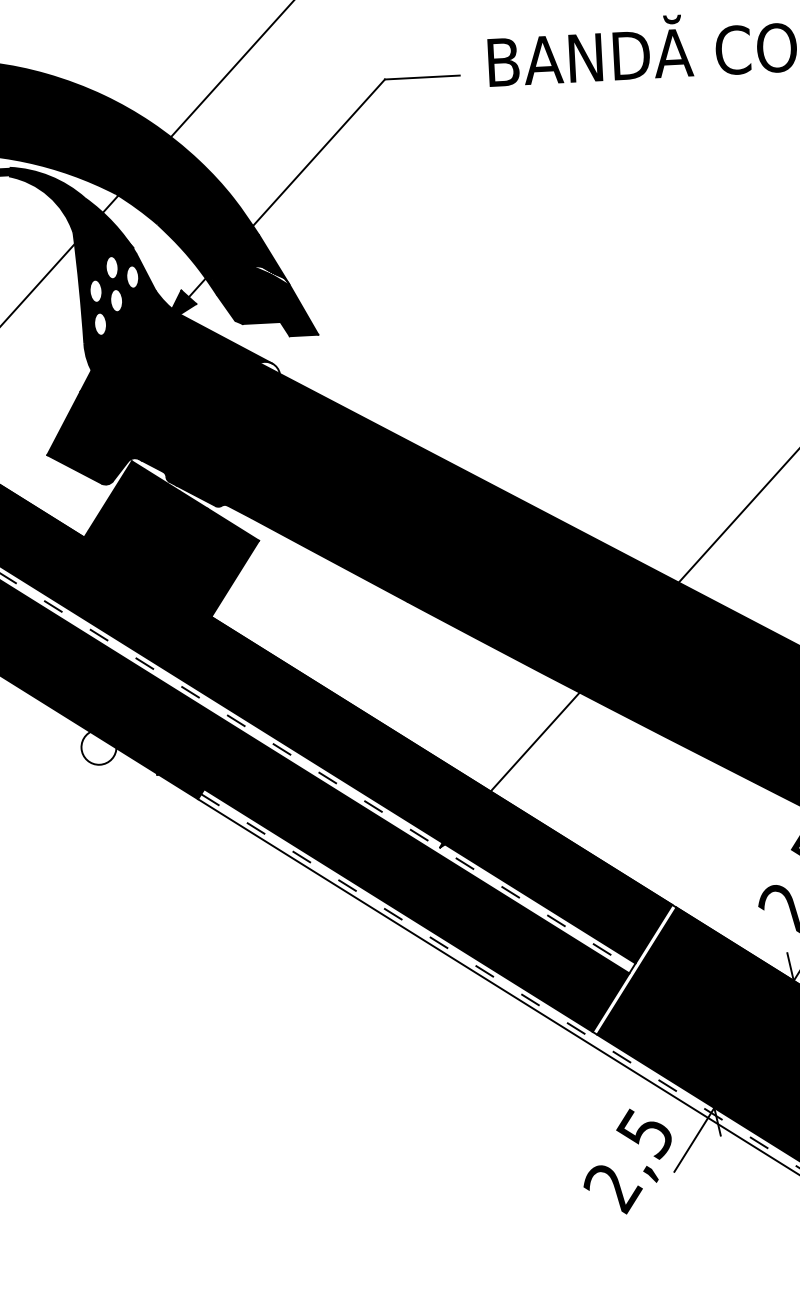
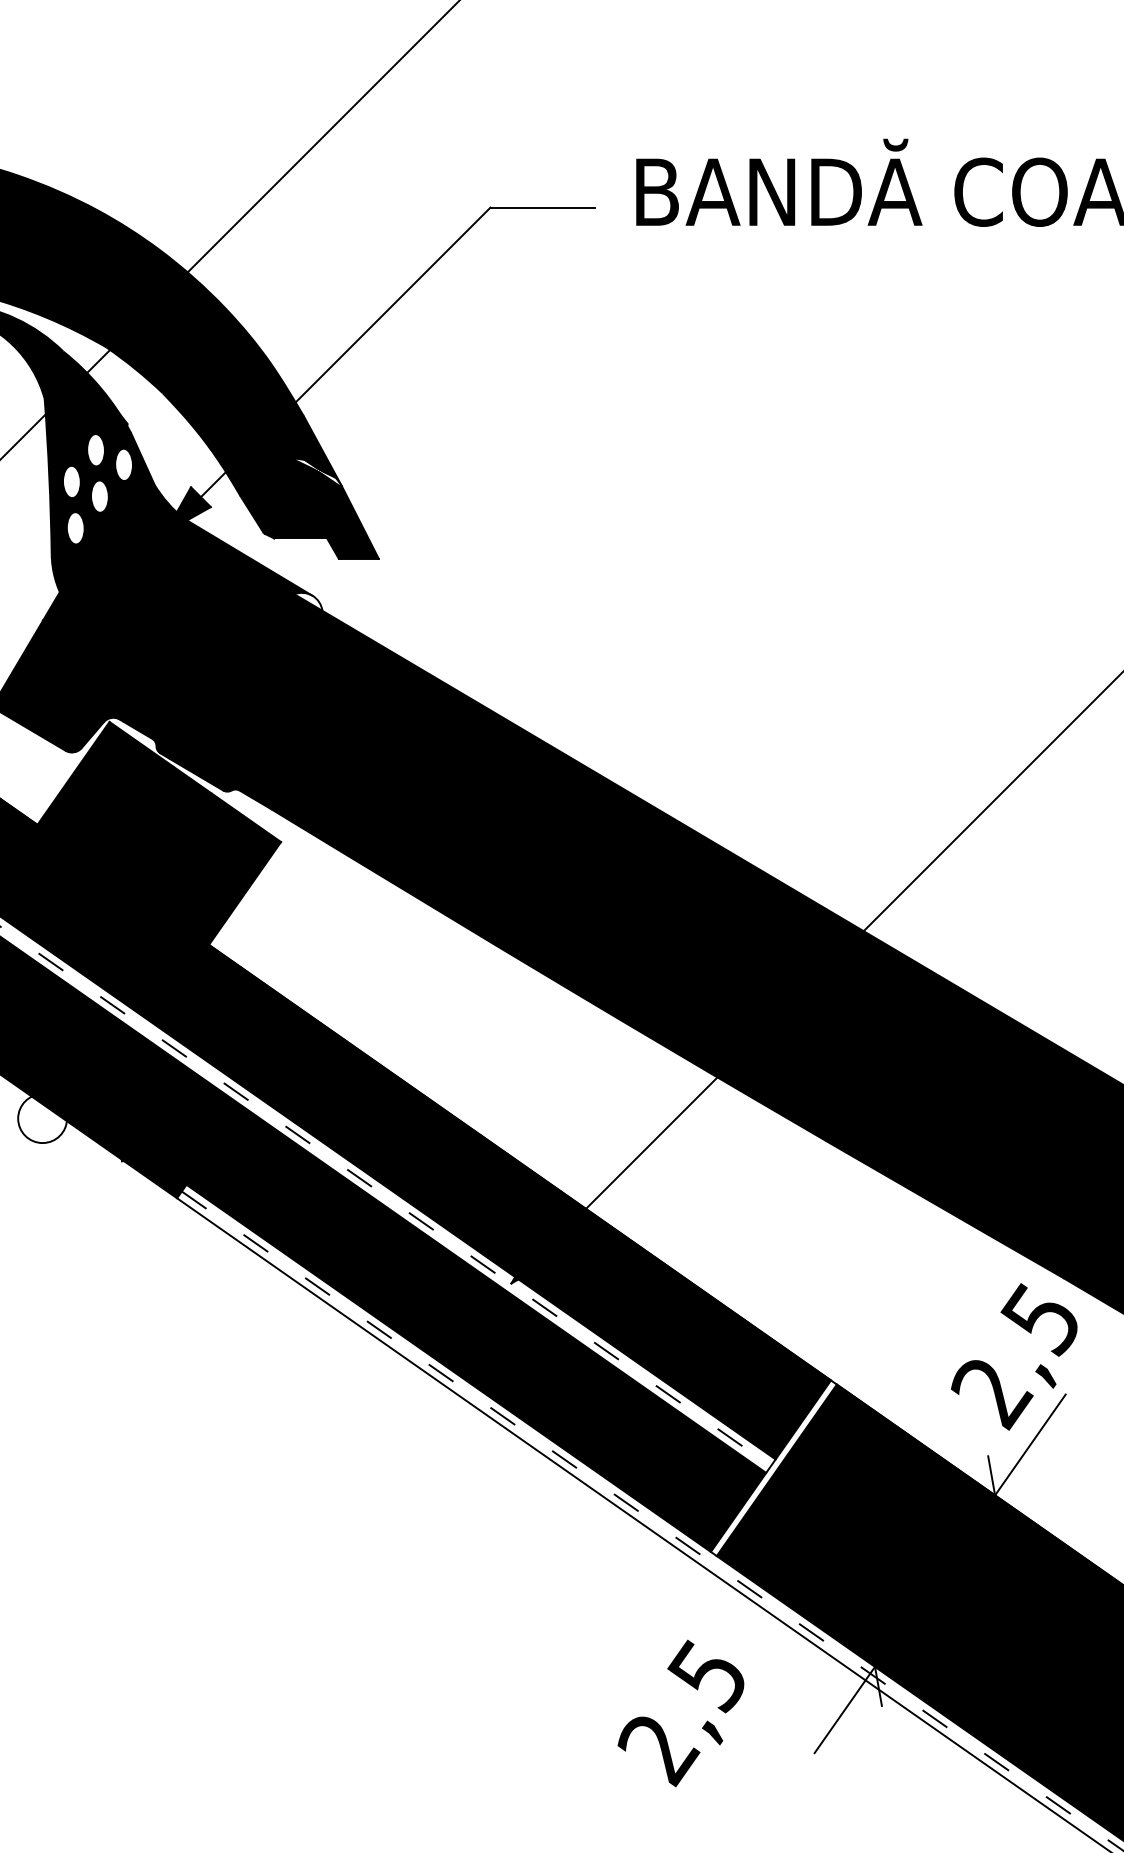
text: (627, 1161) -> (680, 1713), moved

